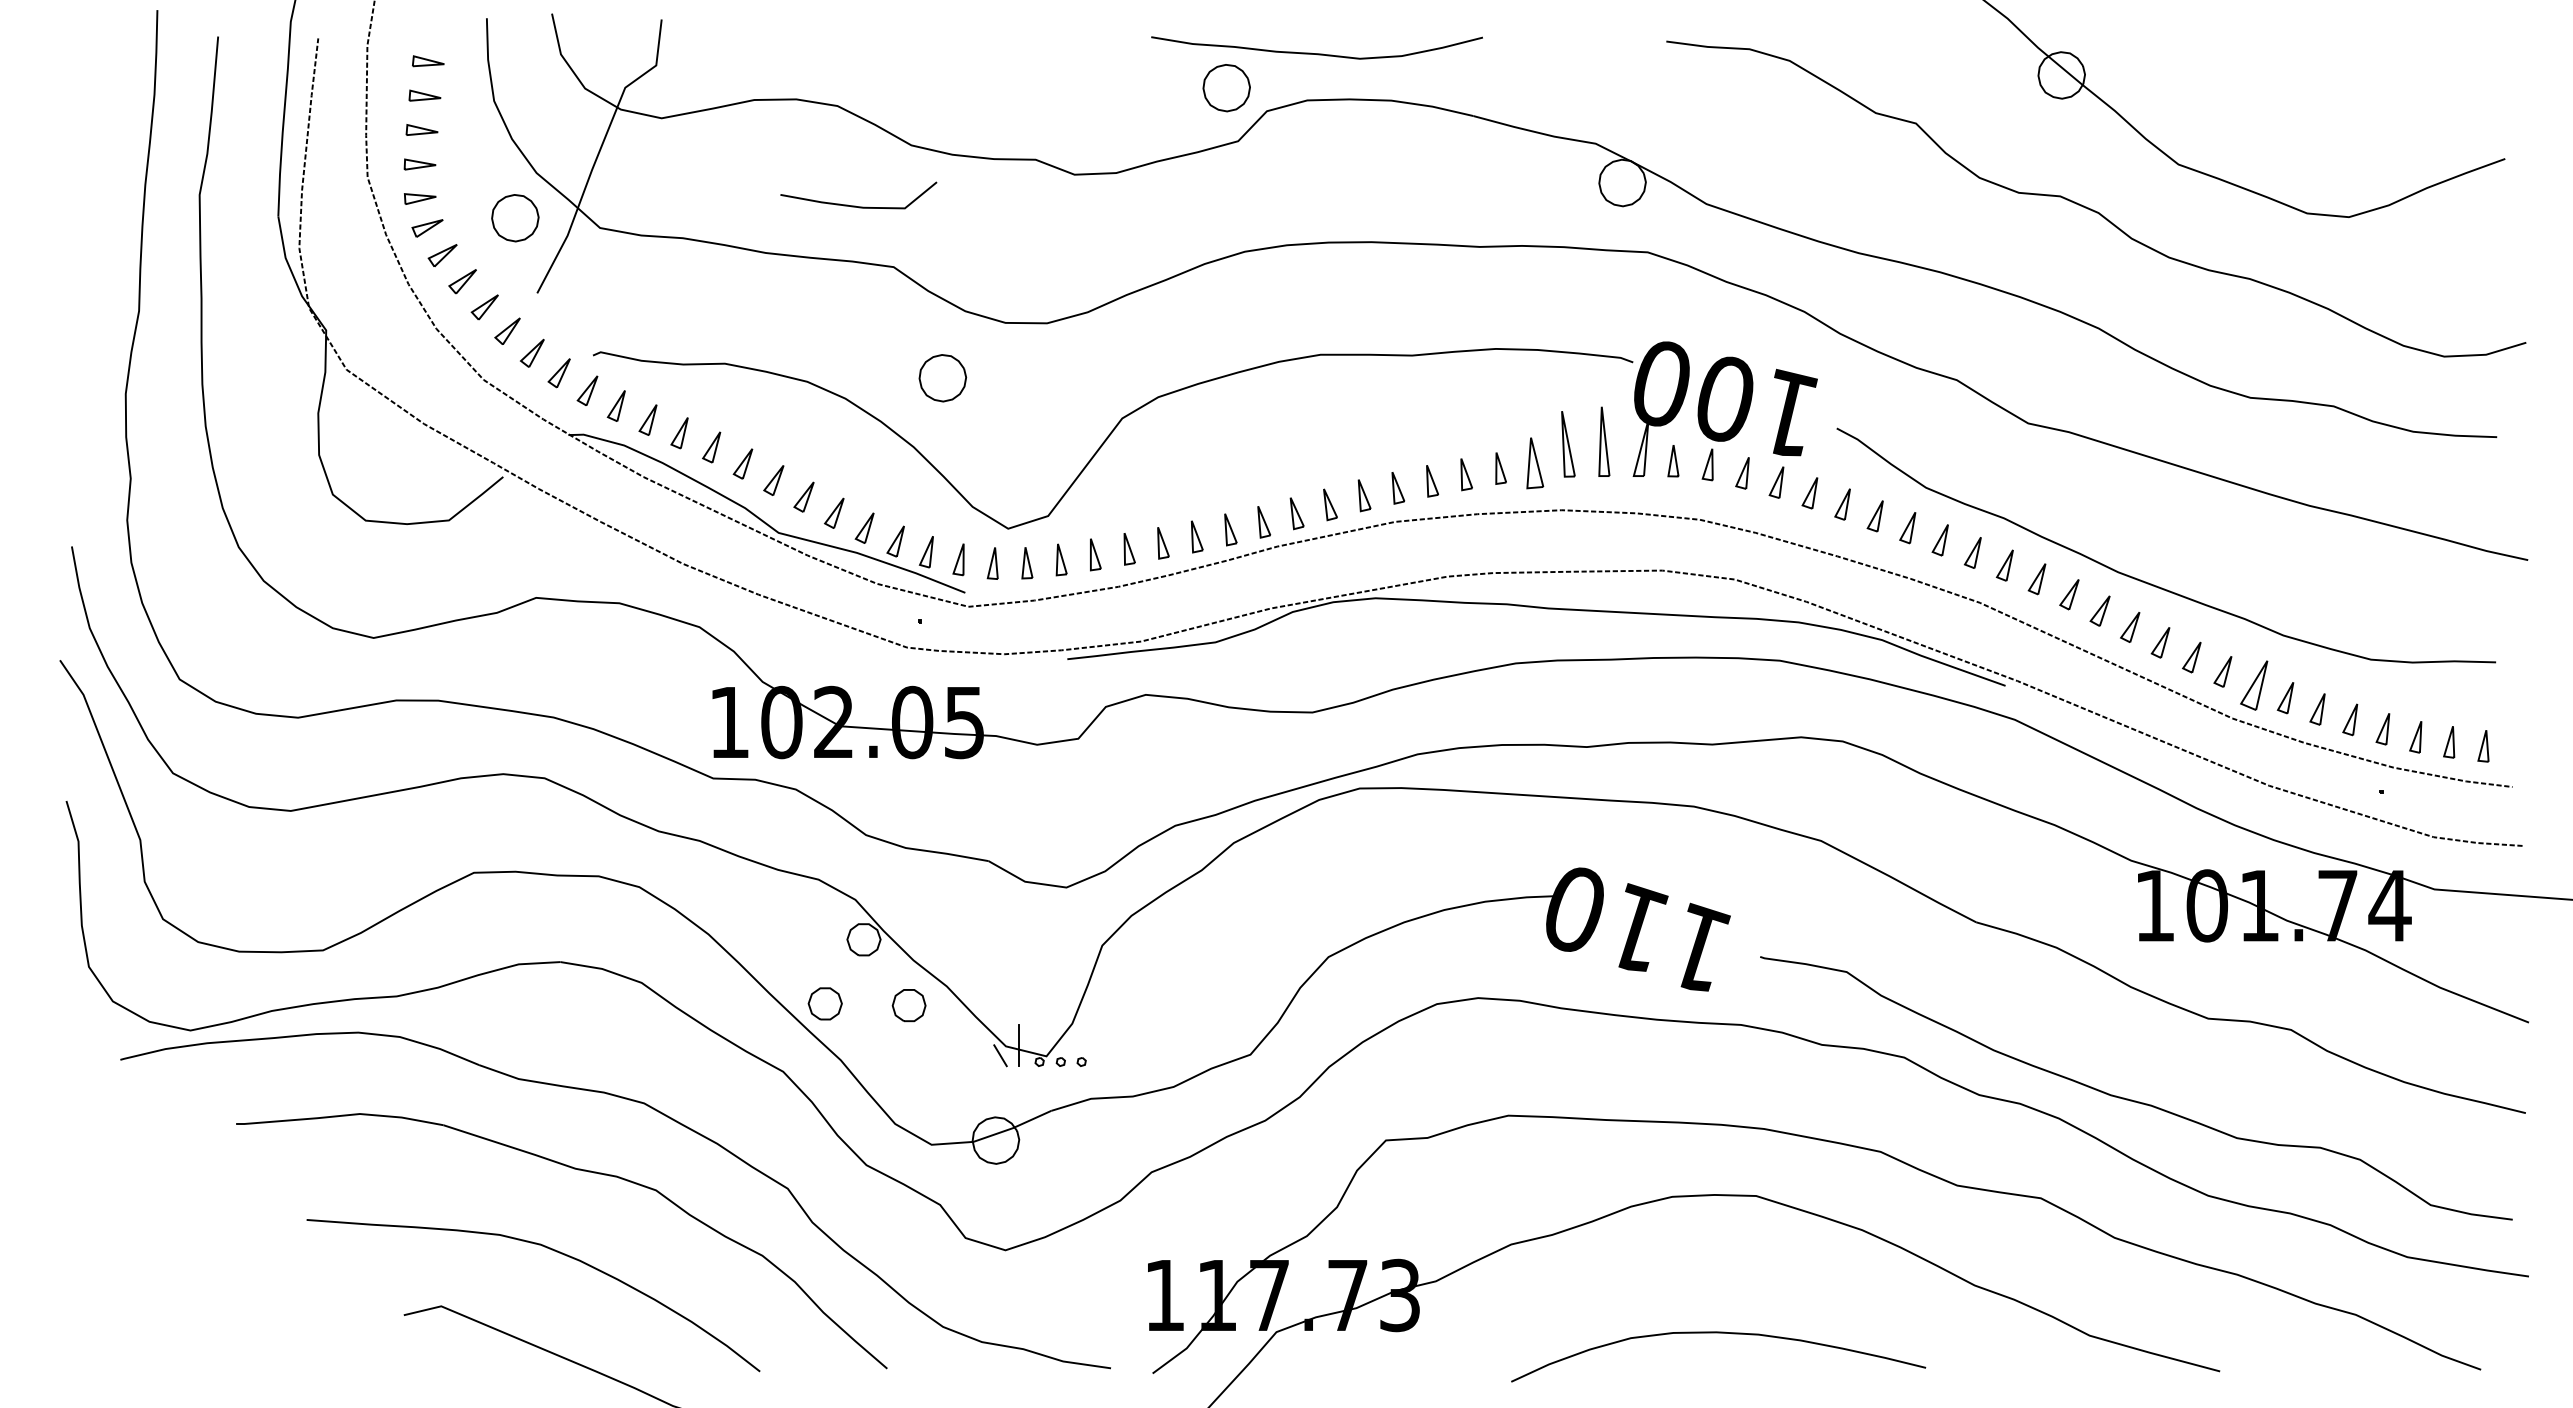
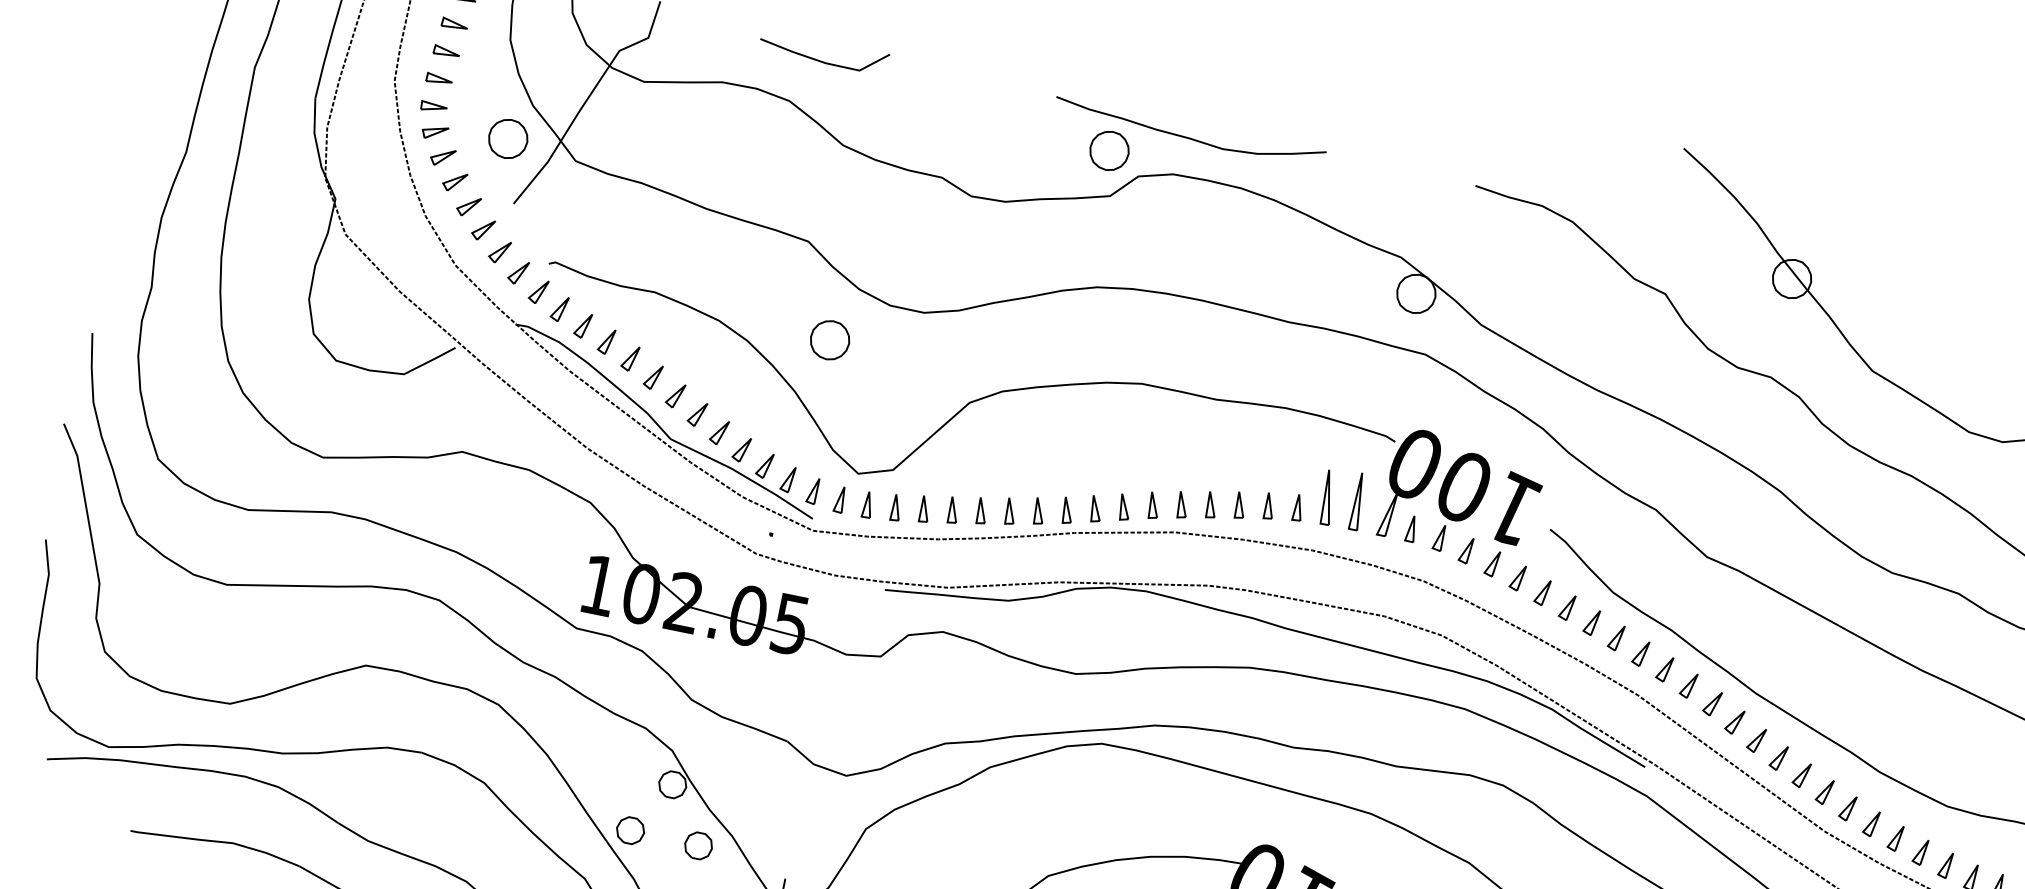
line: (855, 205) -> (819, 60), moved
part: (1535, 463) -> (1298, 508), size x0.62
part: (2253, 685) -> (1847, 807), size x0.62

